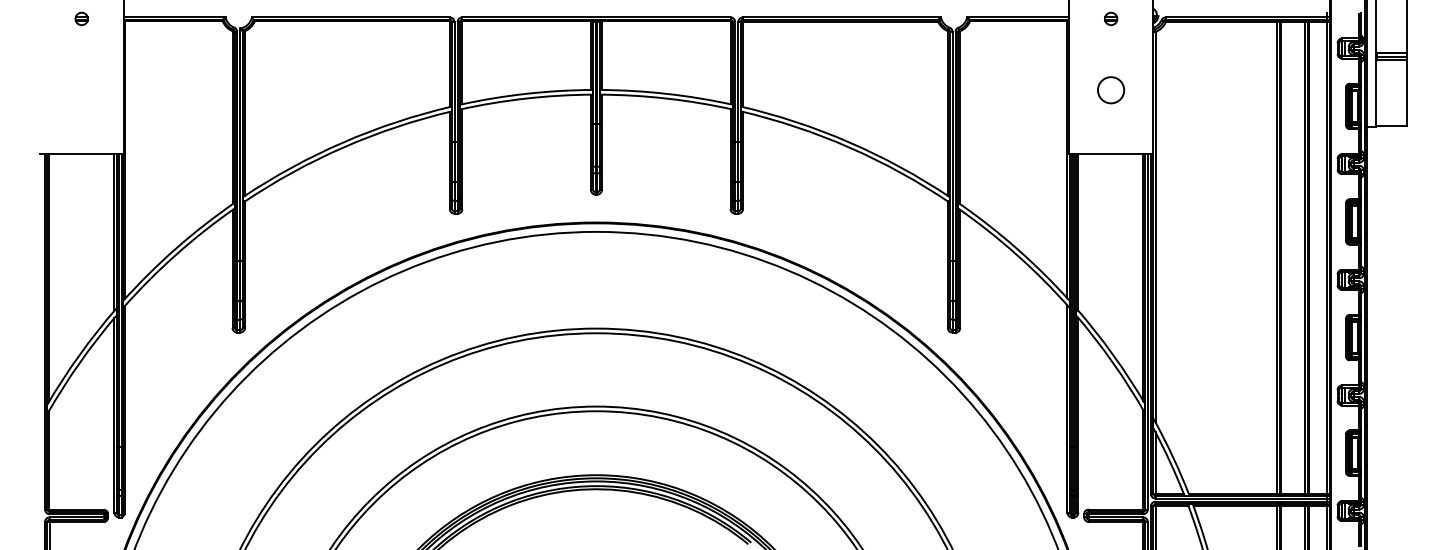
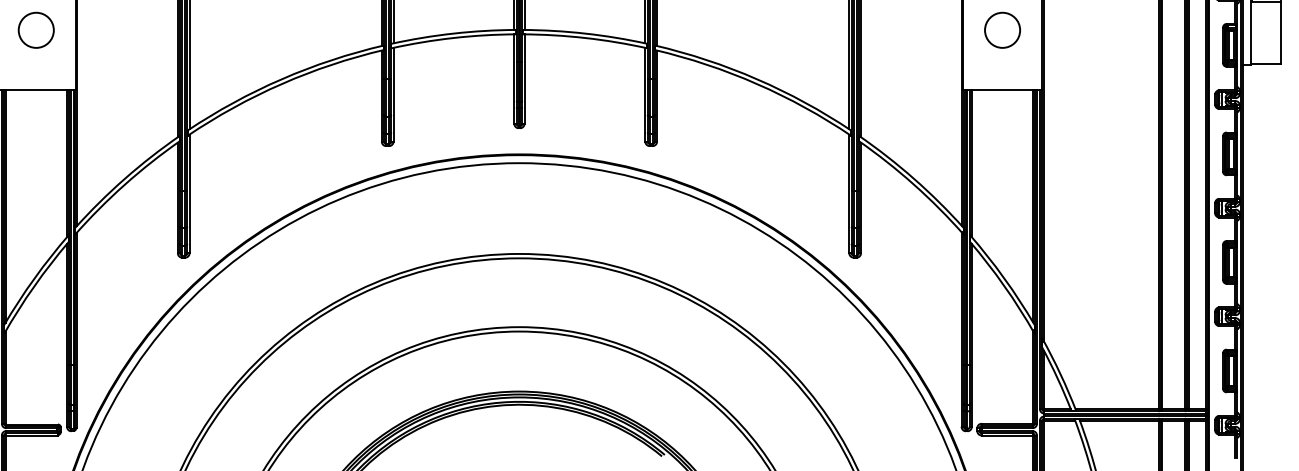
circle: (81, 89) -> (36, 29), added
circle: (1110, 89) -> (1002, 29), size x1.43

